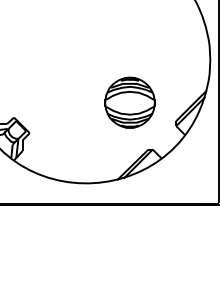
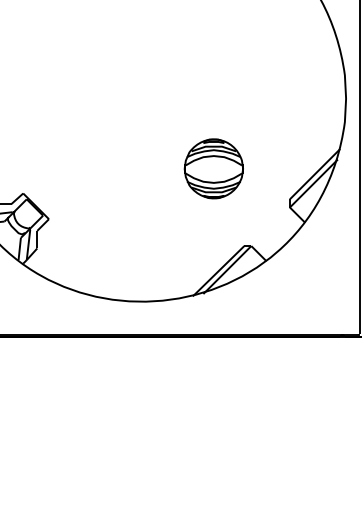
part: (129, 102) -> (213, 168), size x0.71

